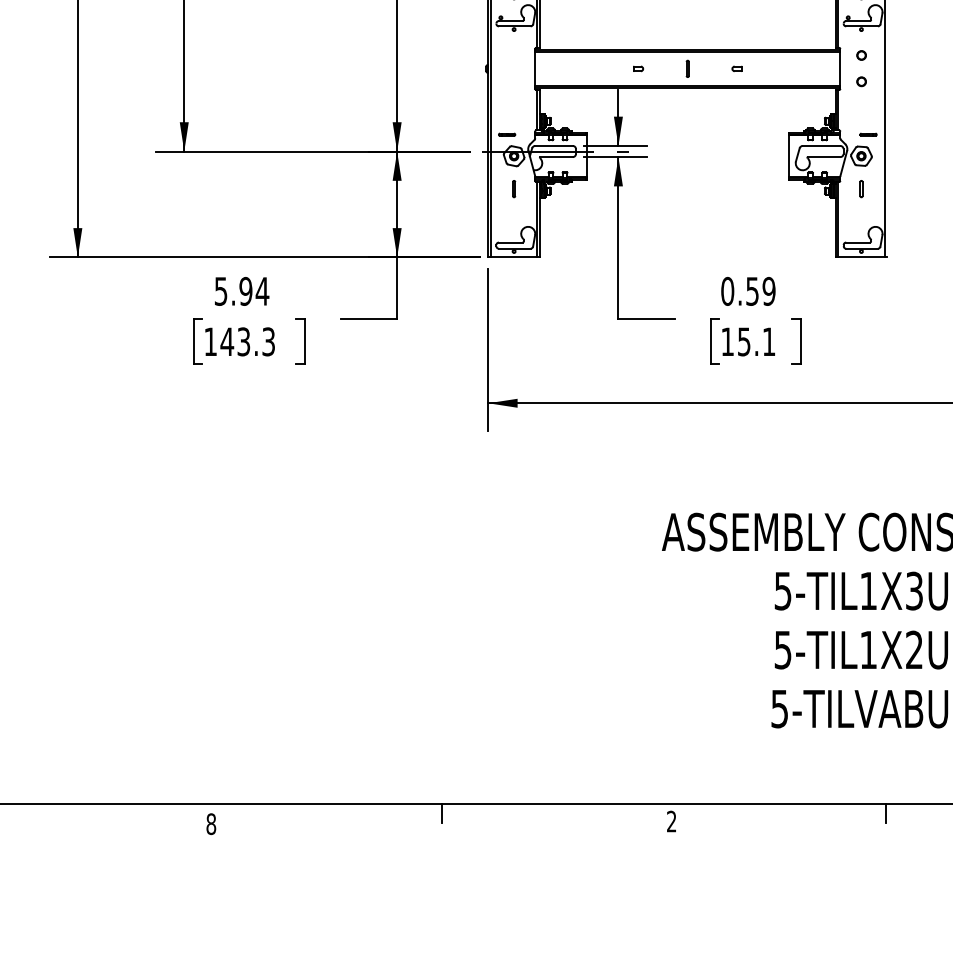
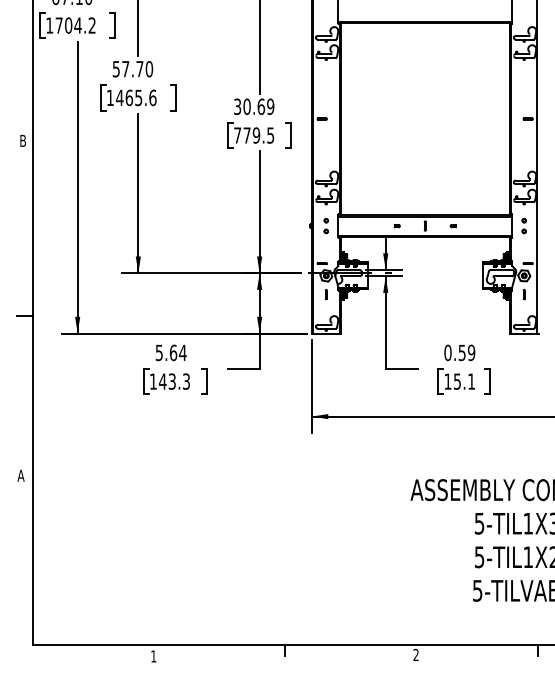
part: (512, 69) -> (325, 226), added
part: (860, 69) -> (523, 226), size x0.71
text: (245, 290) -> (173, 352), 5.94 -> 5.64
text: (210, 824) -> (153, 656), 8 -> 1

